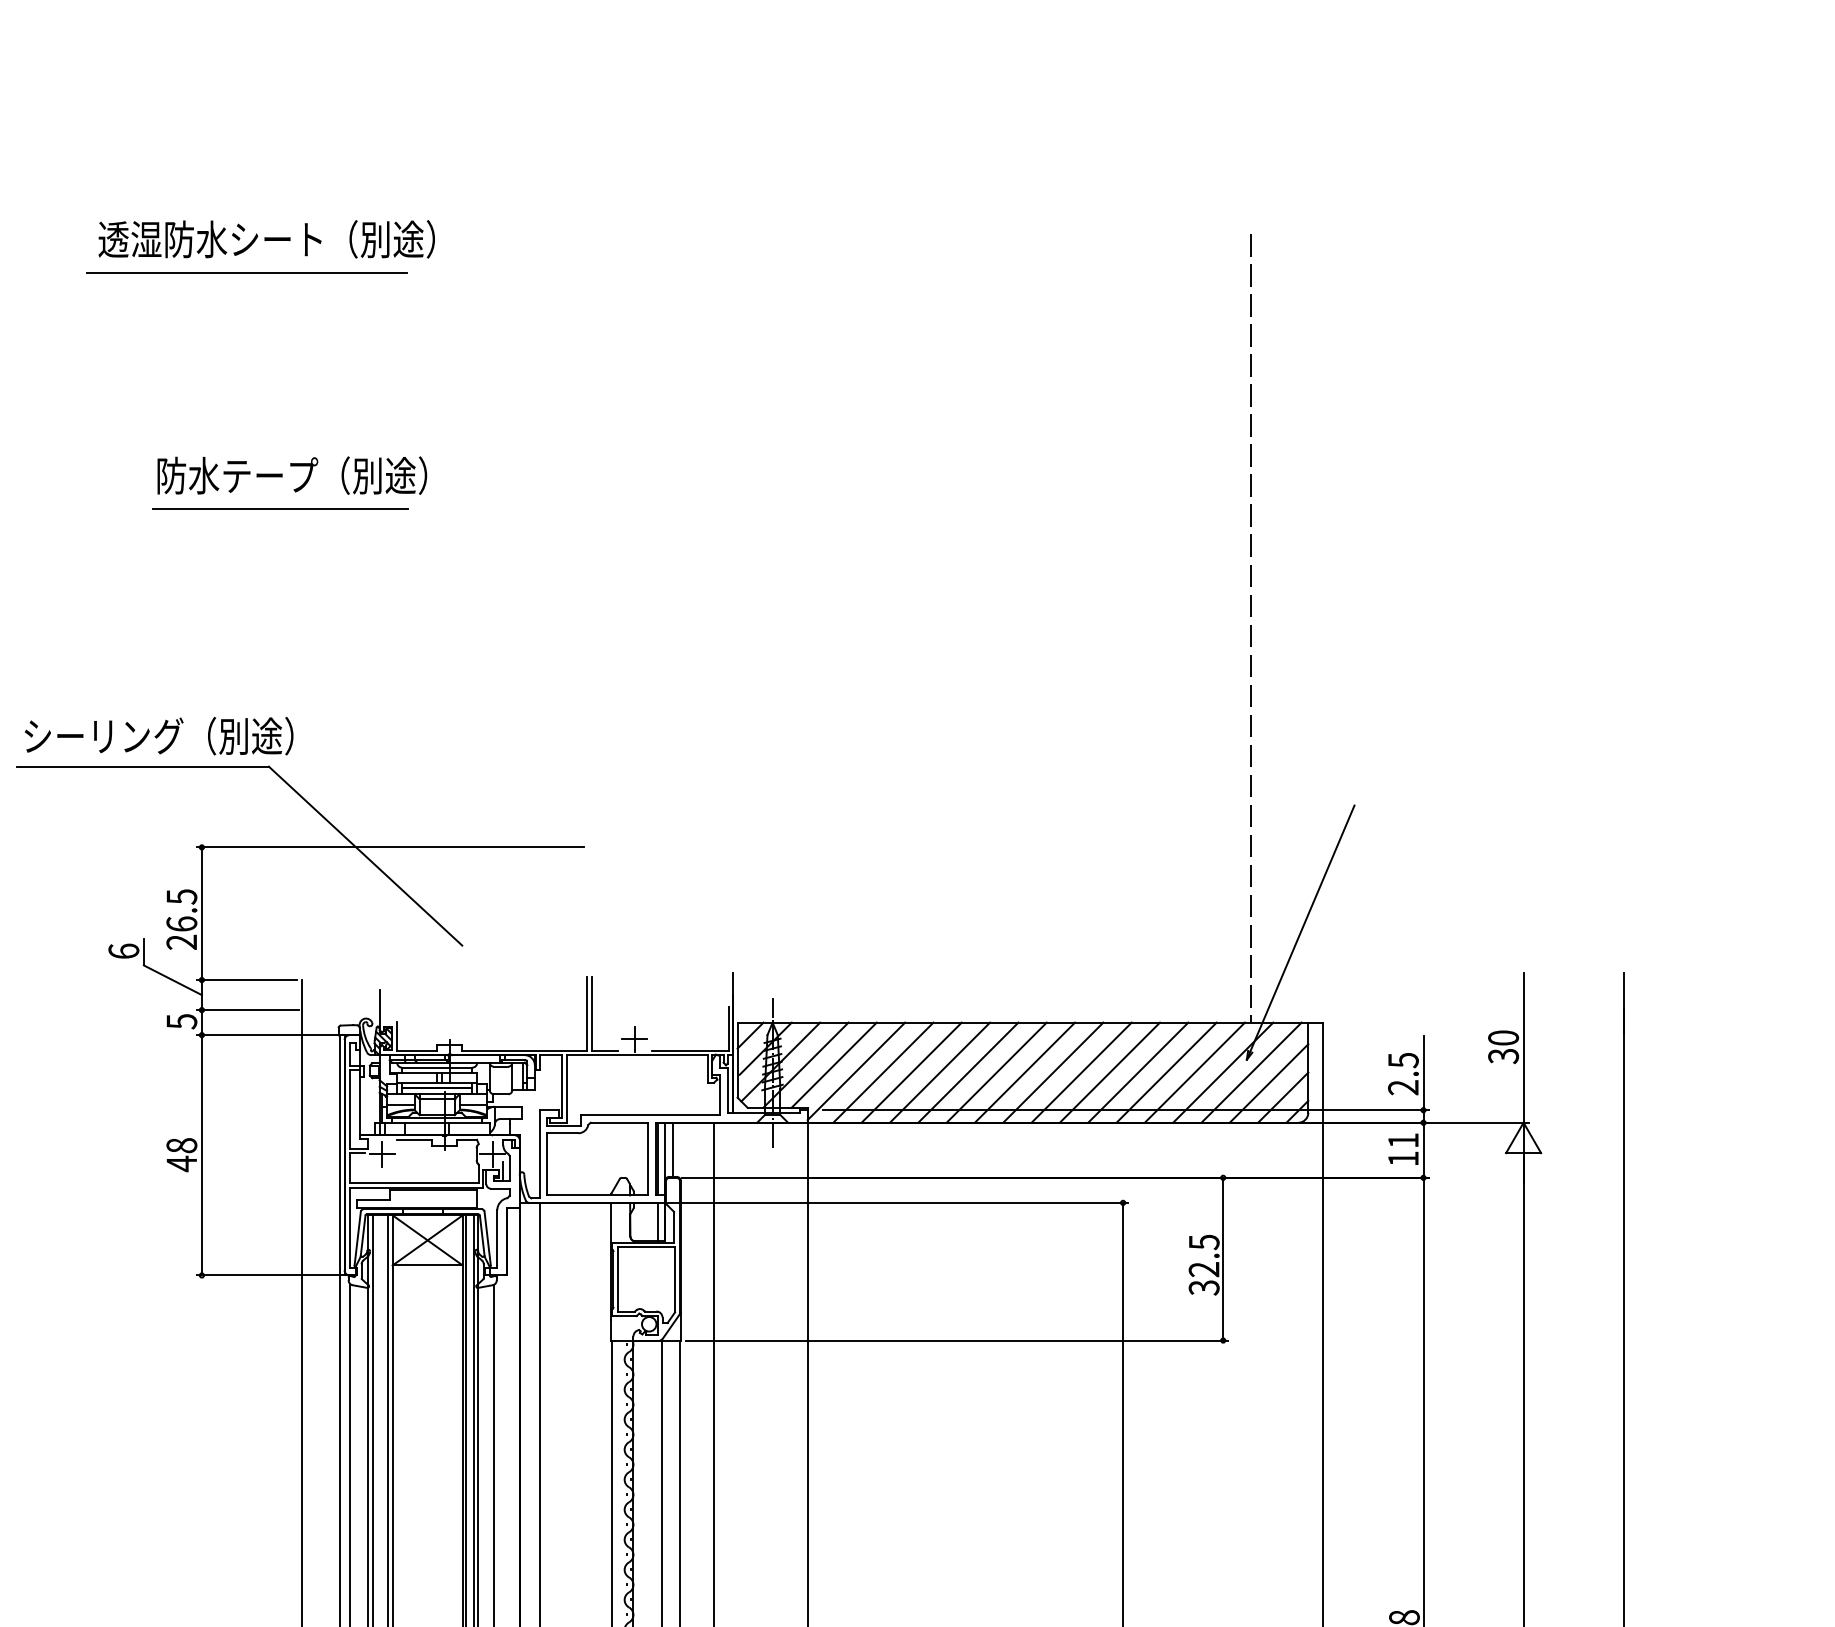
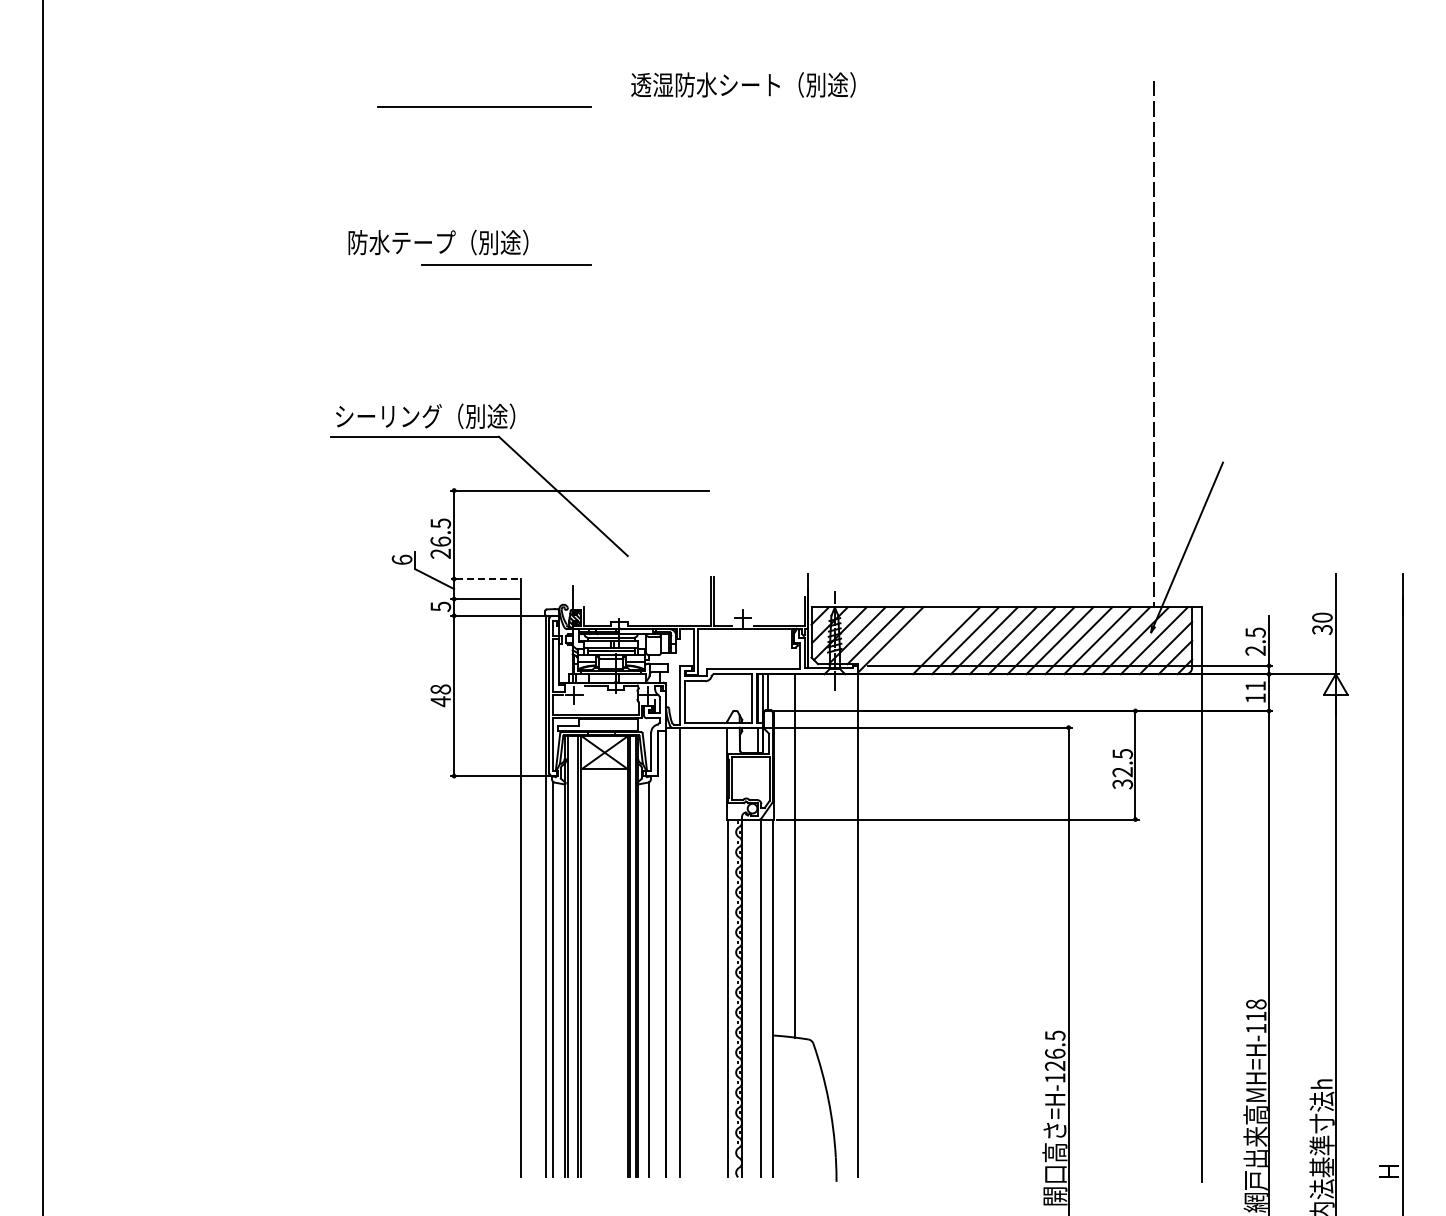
text: (266, 238) -> (743, 84), moved
text: (292, 475) -> (438, 242), moved
line: (245, 980) -> (483, 579), solid -> dashed
line: (883, 1072) -> (908, 640), removed
line: (911, 1072) -> (927, 640), removed

